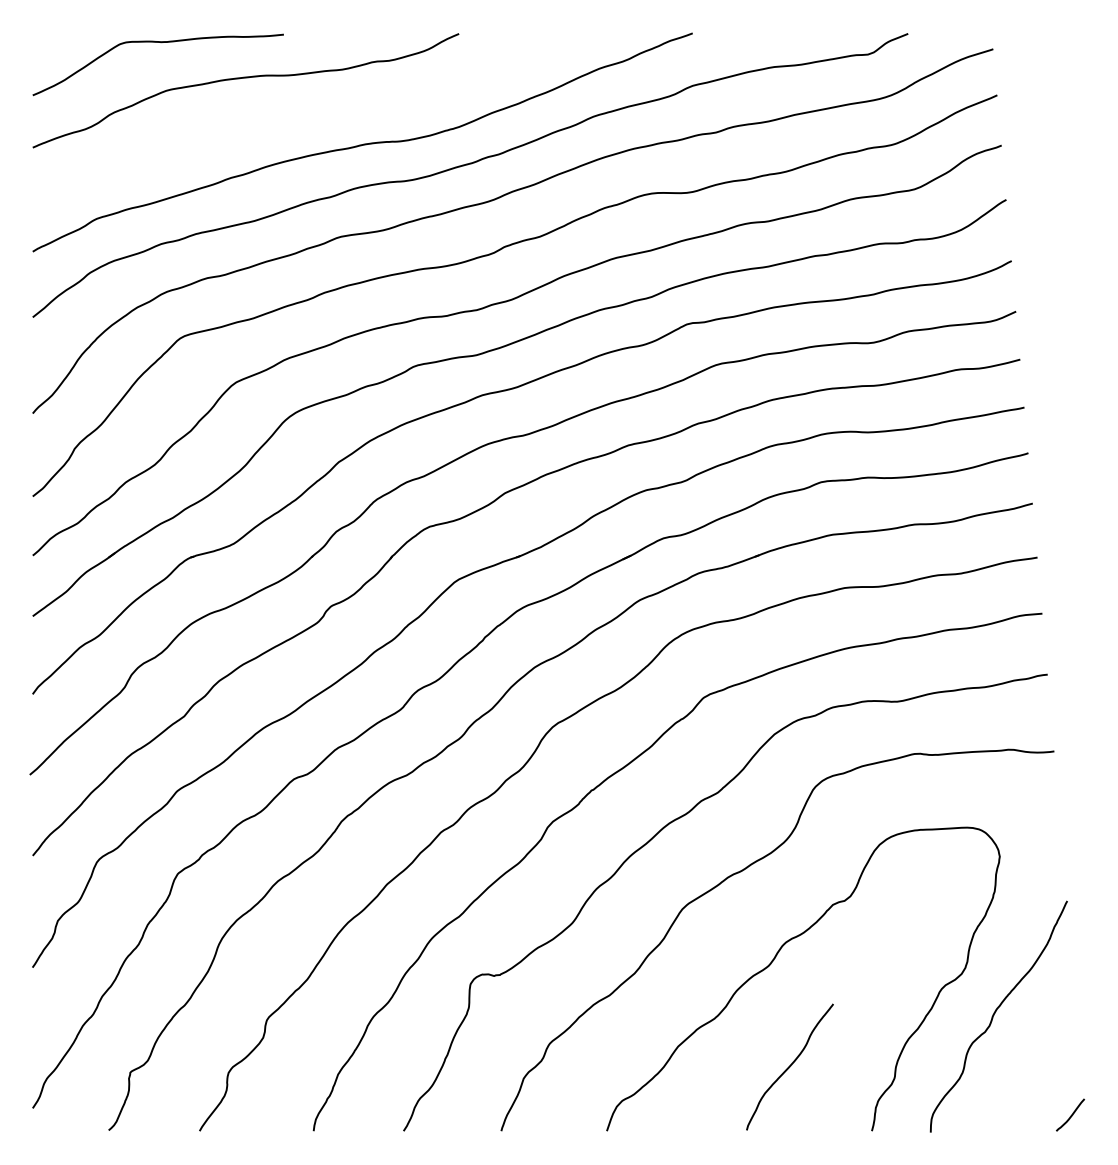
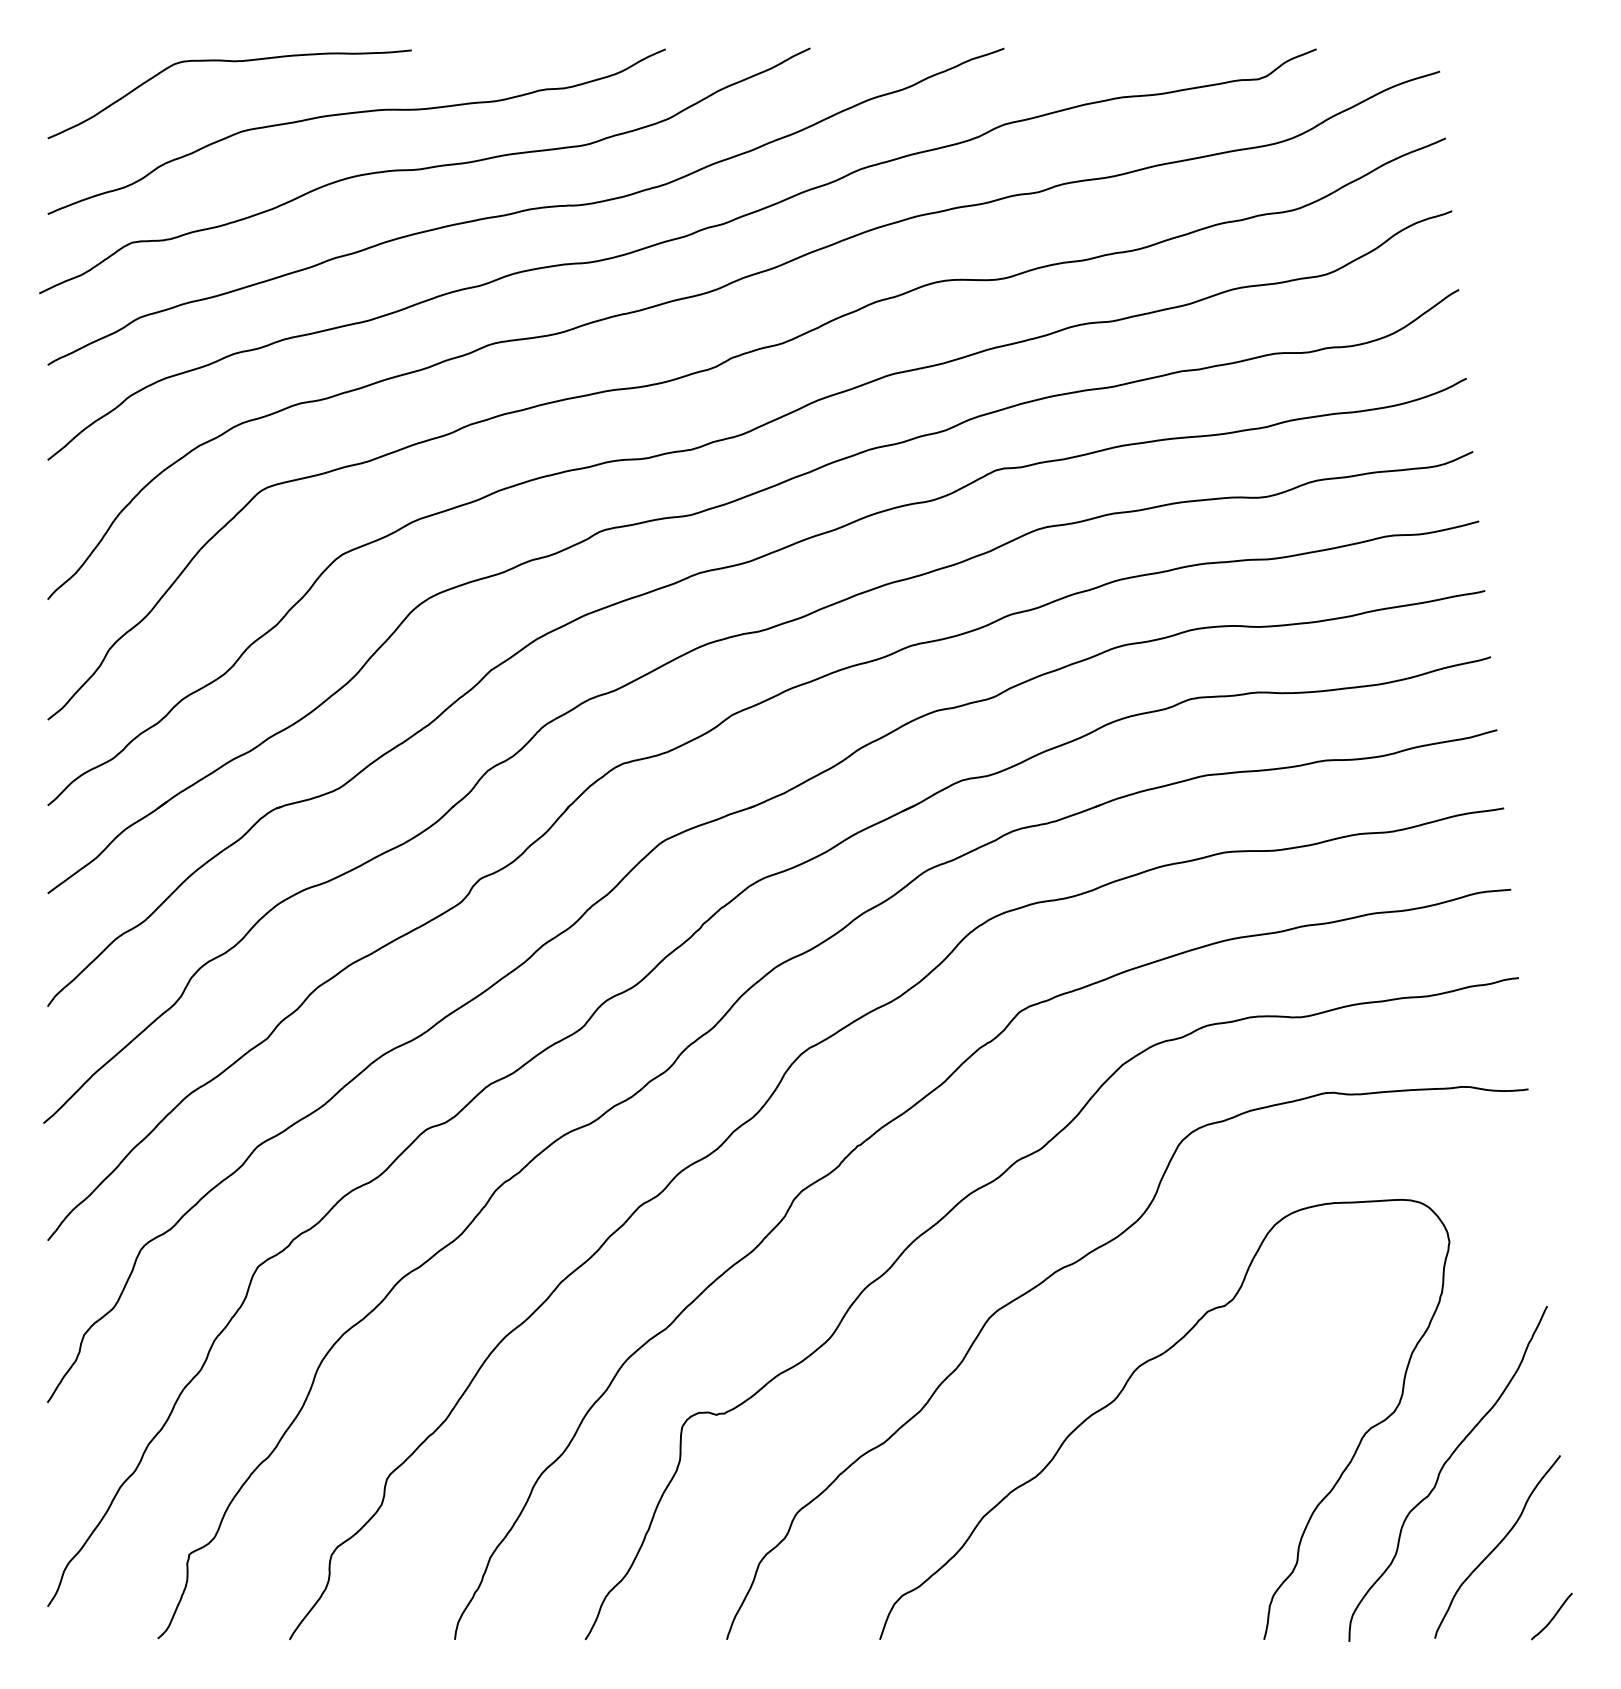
curve: (292, 117) -> (424, 170), added
curve: (789, 1066) -> (1496, 1546), moved

